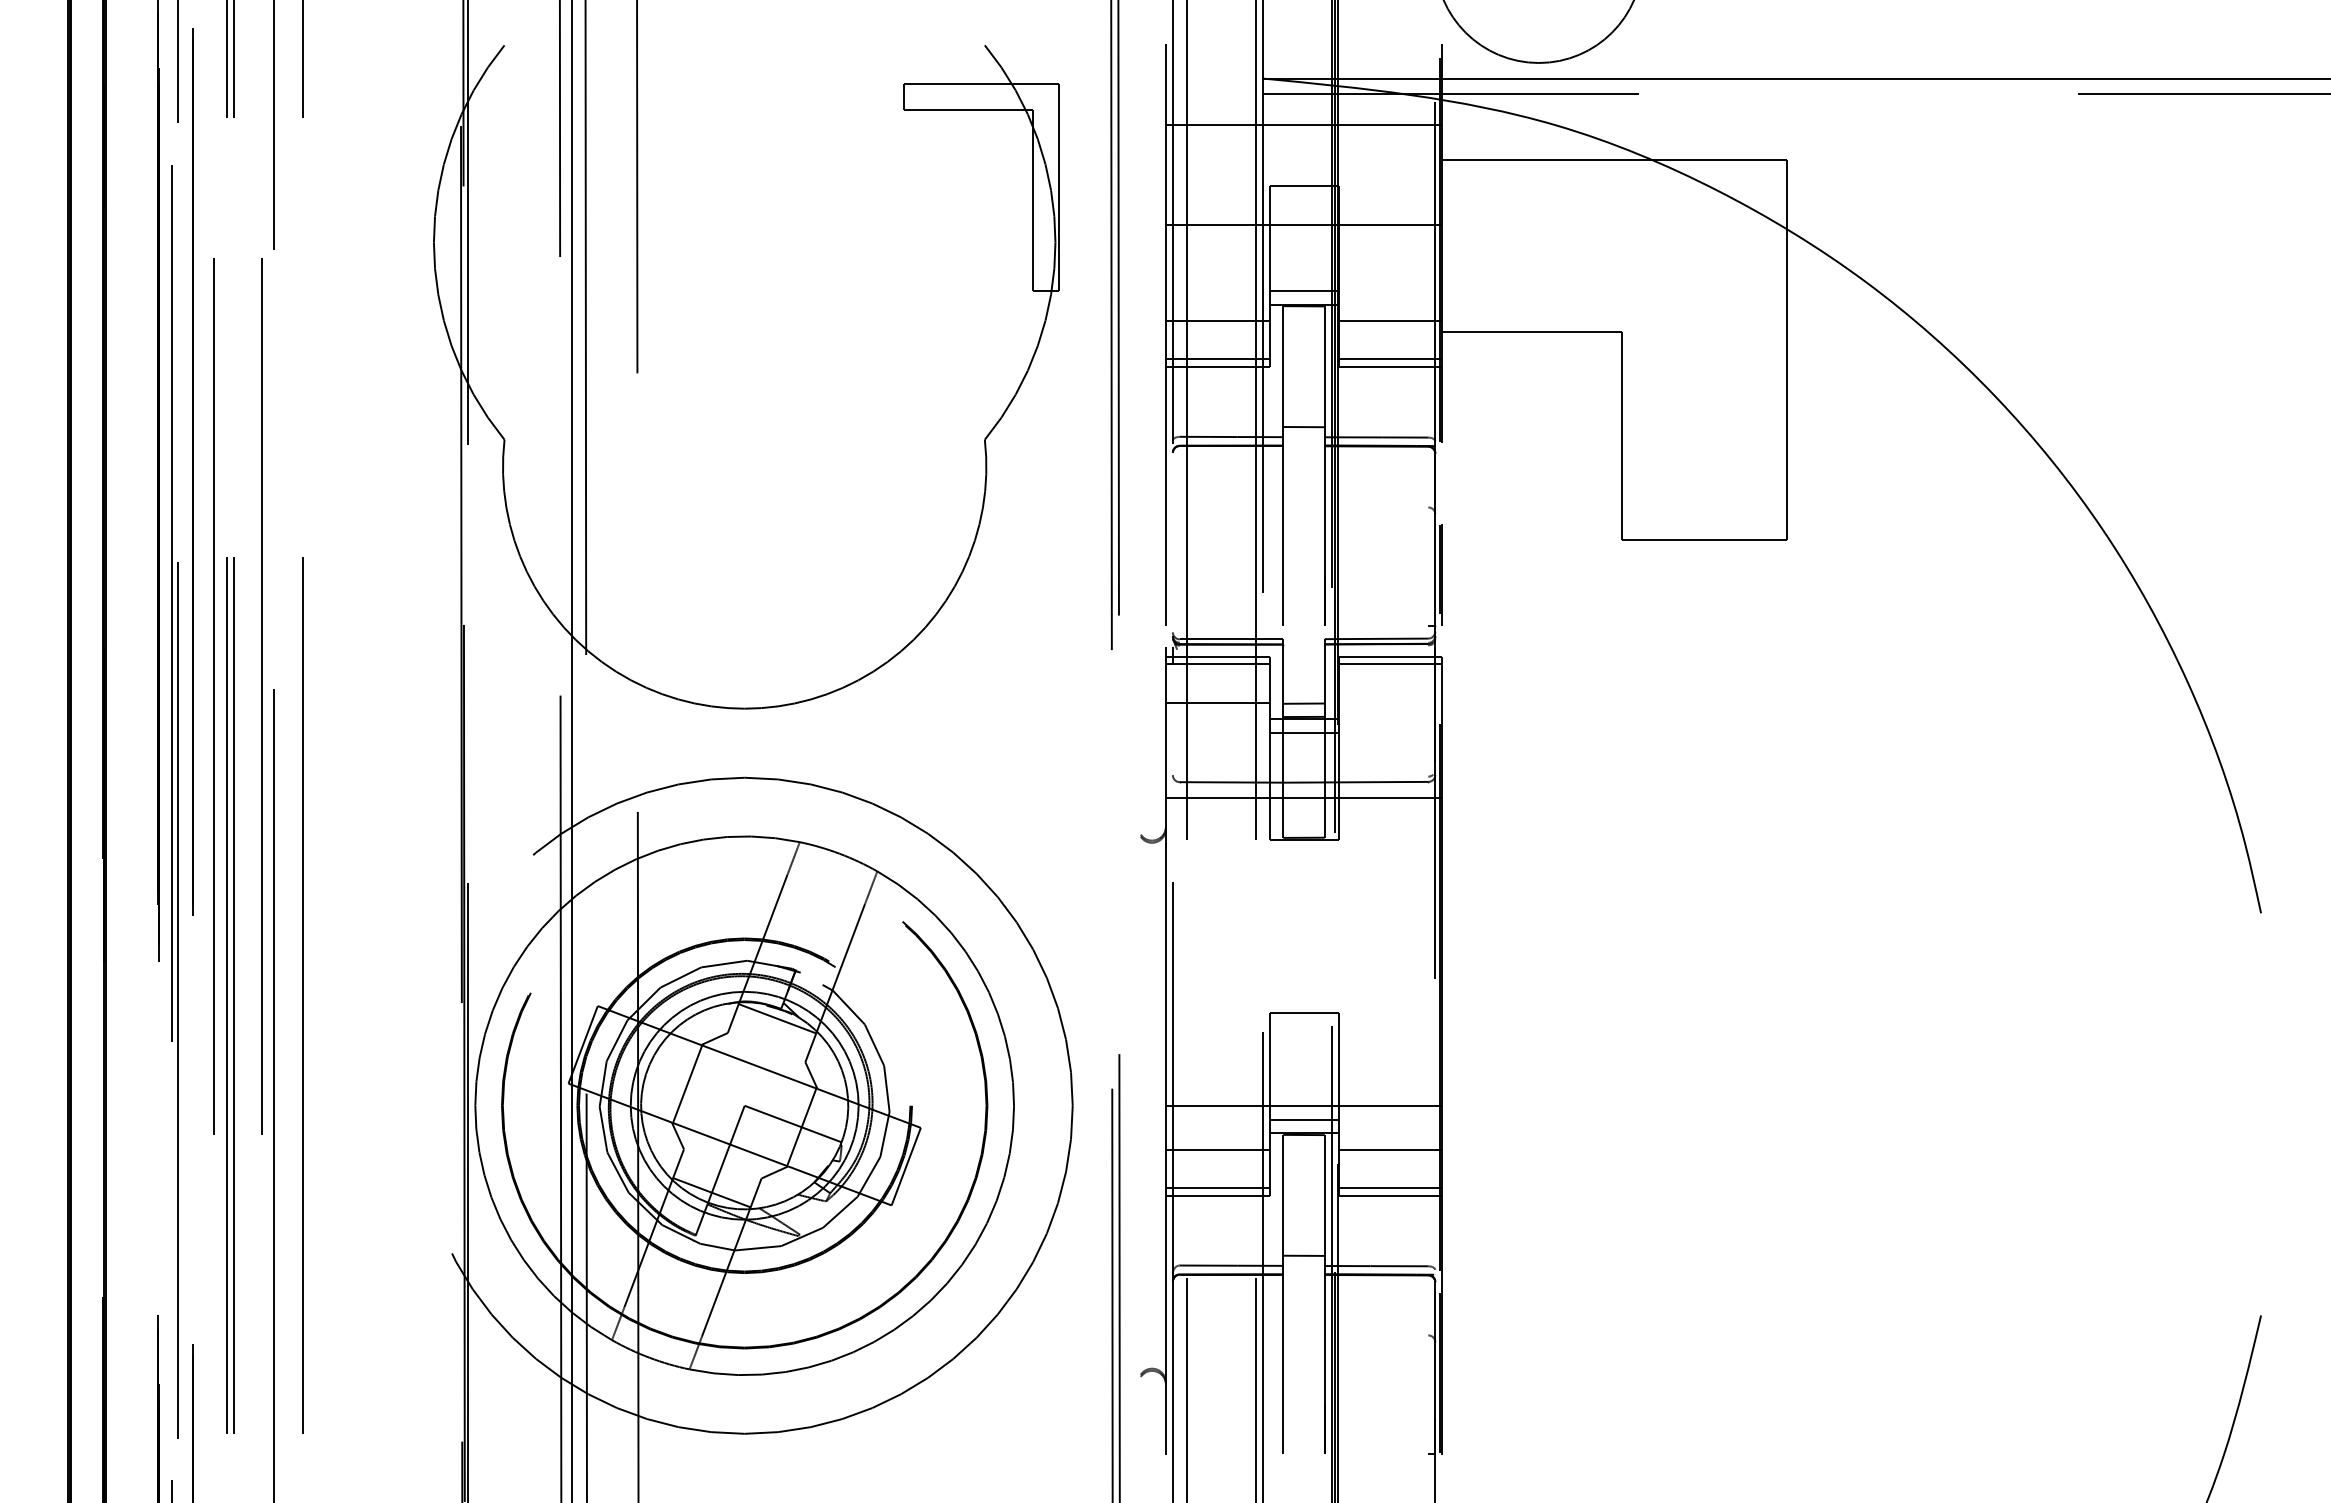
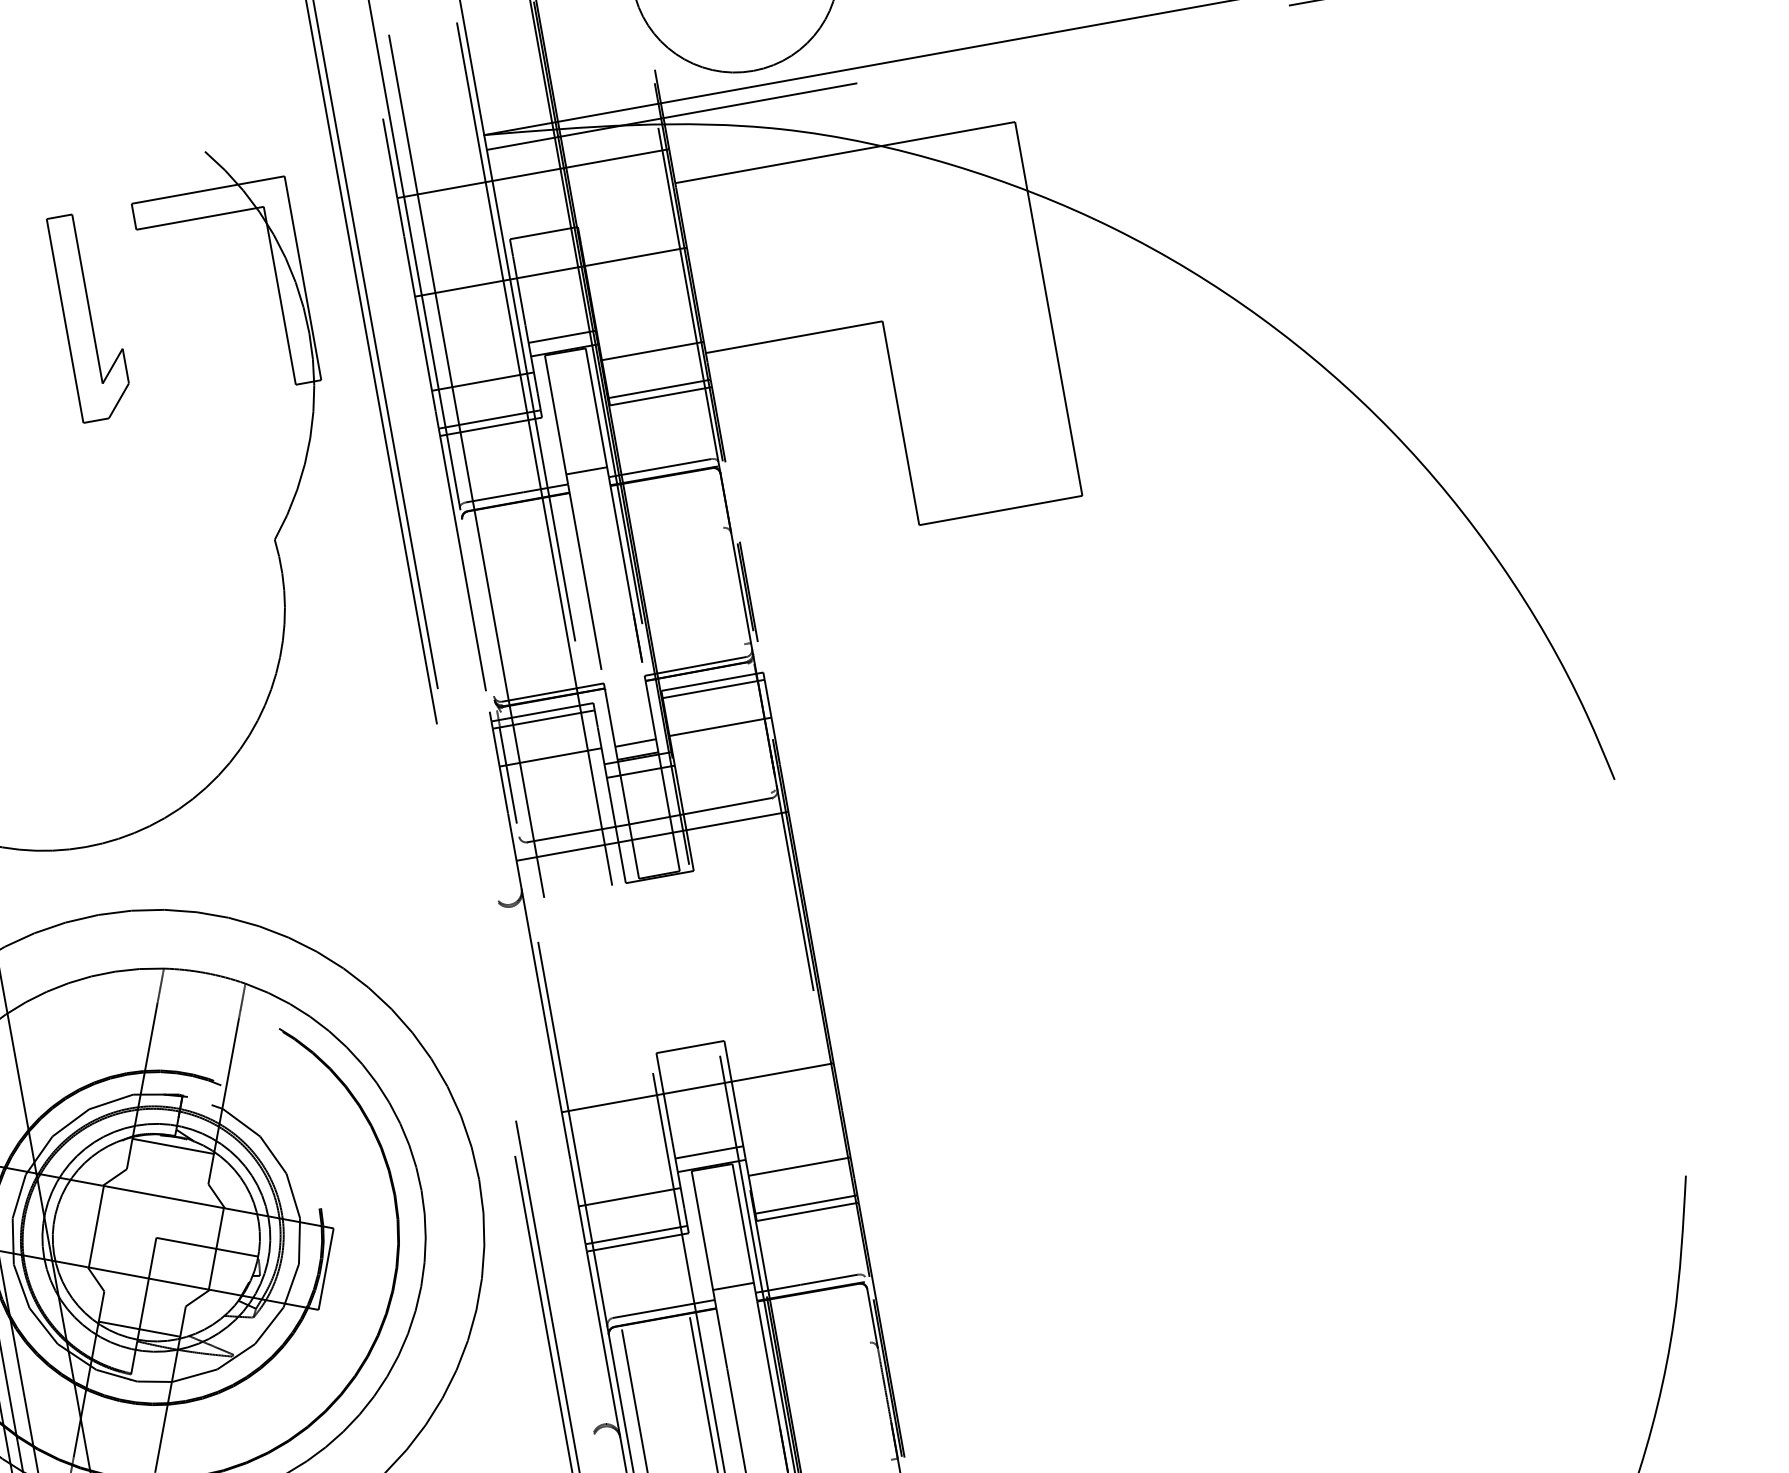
part: (842, 187) -> (90, 316), added
line: (1390, 702) -> (720, 726), added
line: (1172, 712) -> (507, 775), added
line: (1303, 1106) -> (697, 1088), moved

